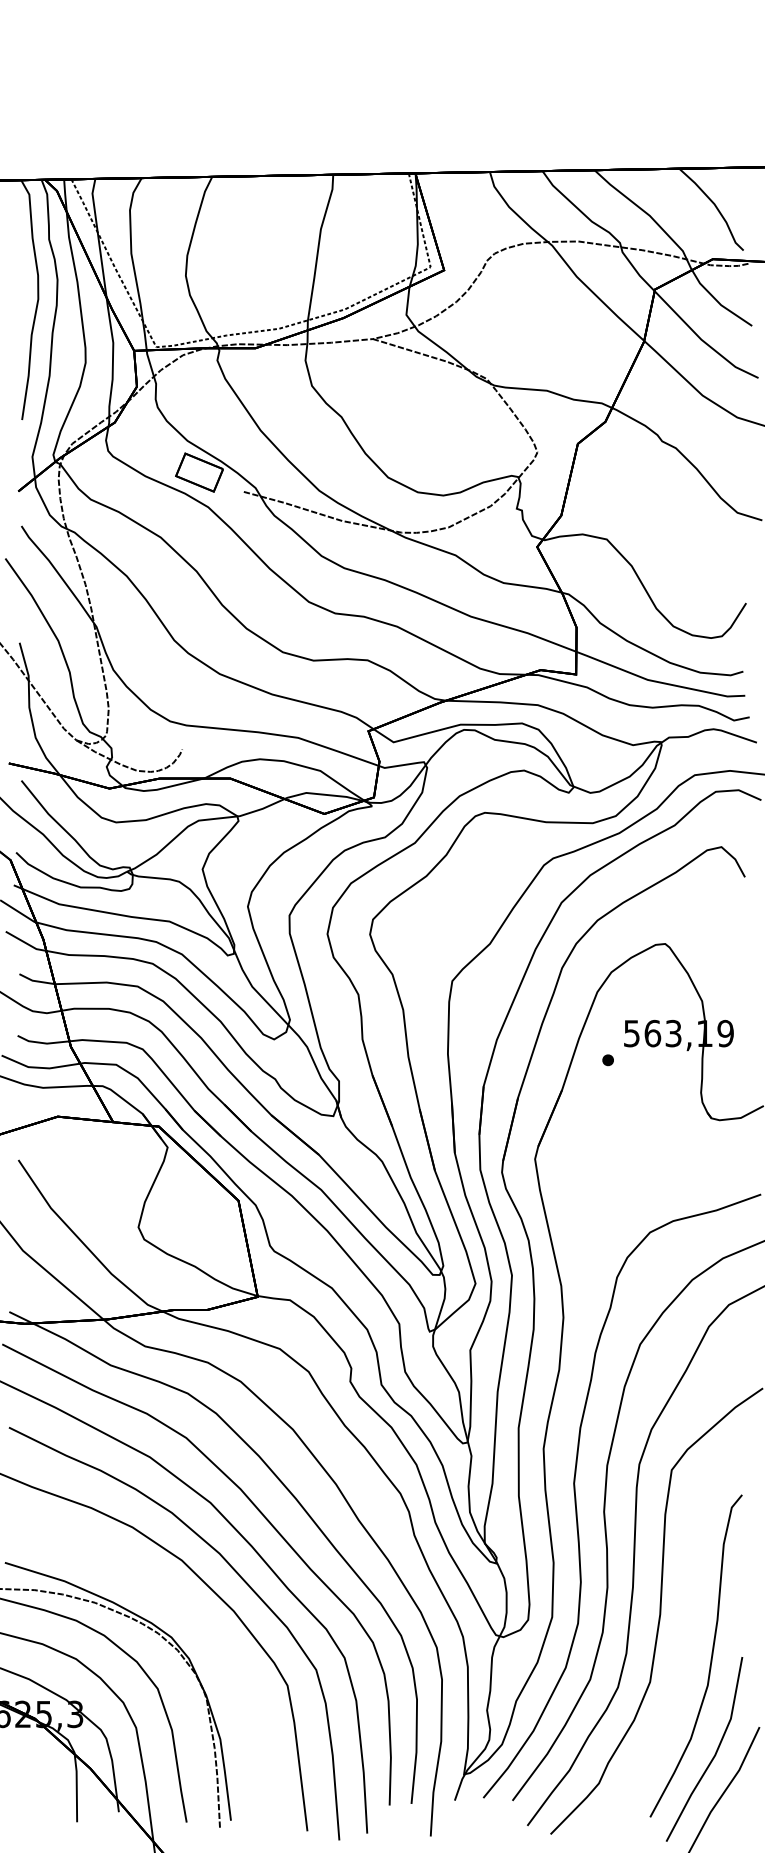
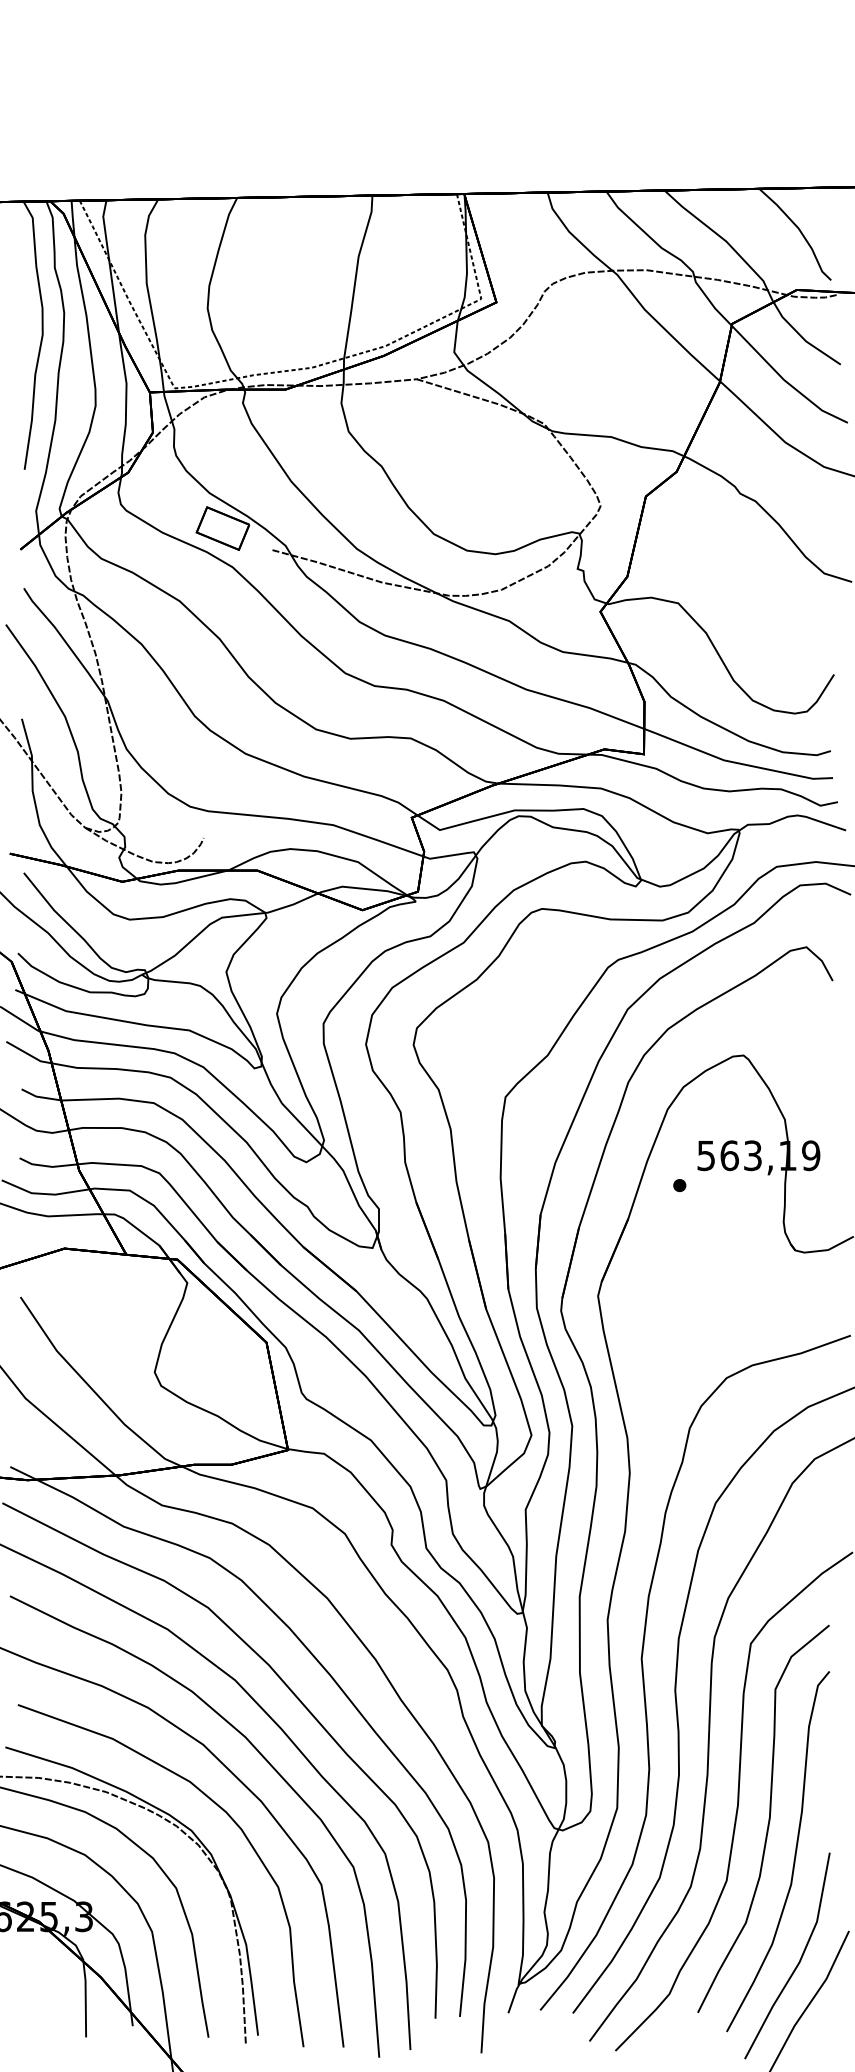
curve: (194, 1615) -> (217, 1806), added
curve: (687, 1626) -> (768, 1818), added

